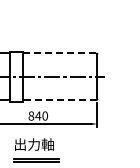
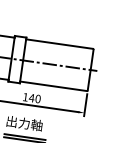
line: (59, 53) -> (59, 44), dashed -> solid
line: (59, 99) -> (53, 85), dashed -> solid
text: (31, 115) -> (25, 96), 840 -> 140

